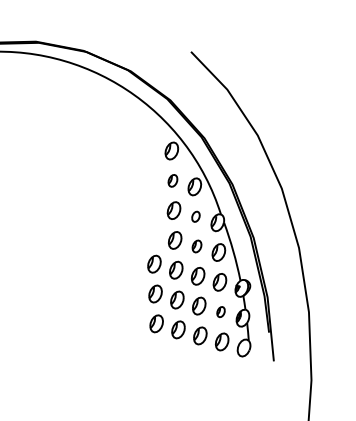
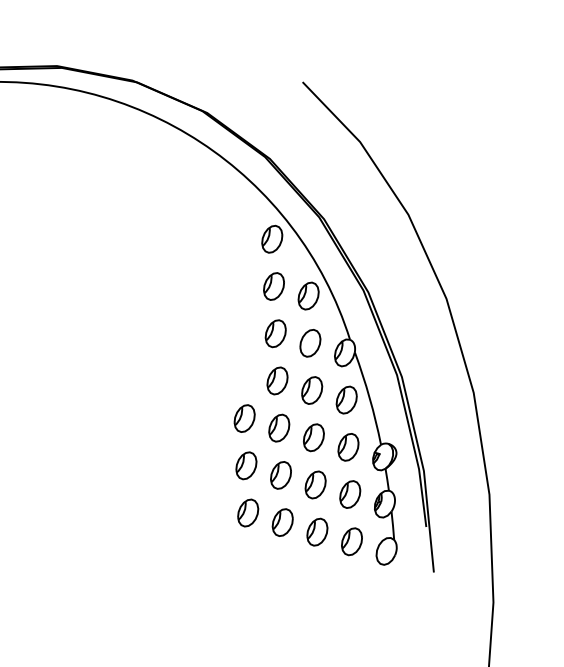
part: (172, 180) -> (273, 285), size x1.43
part: (195, 216) -> (309, 343), size x1.67
part: (196, 246) -> (311, 390), size x1.43
part: (220, 311) -> (349, 493), size x1.67

